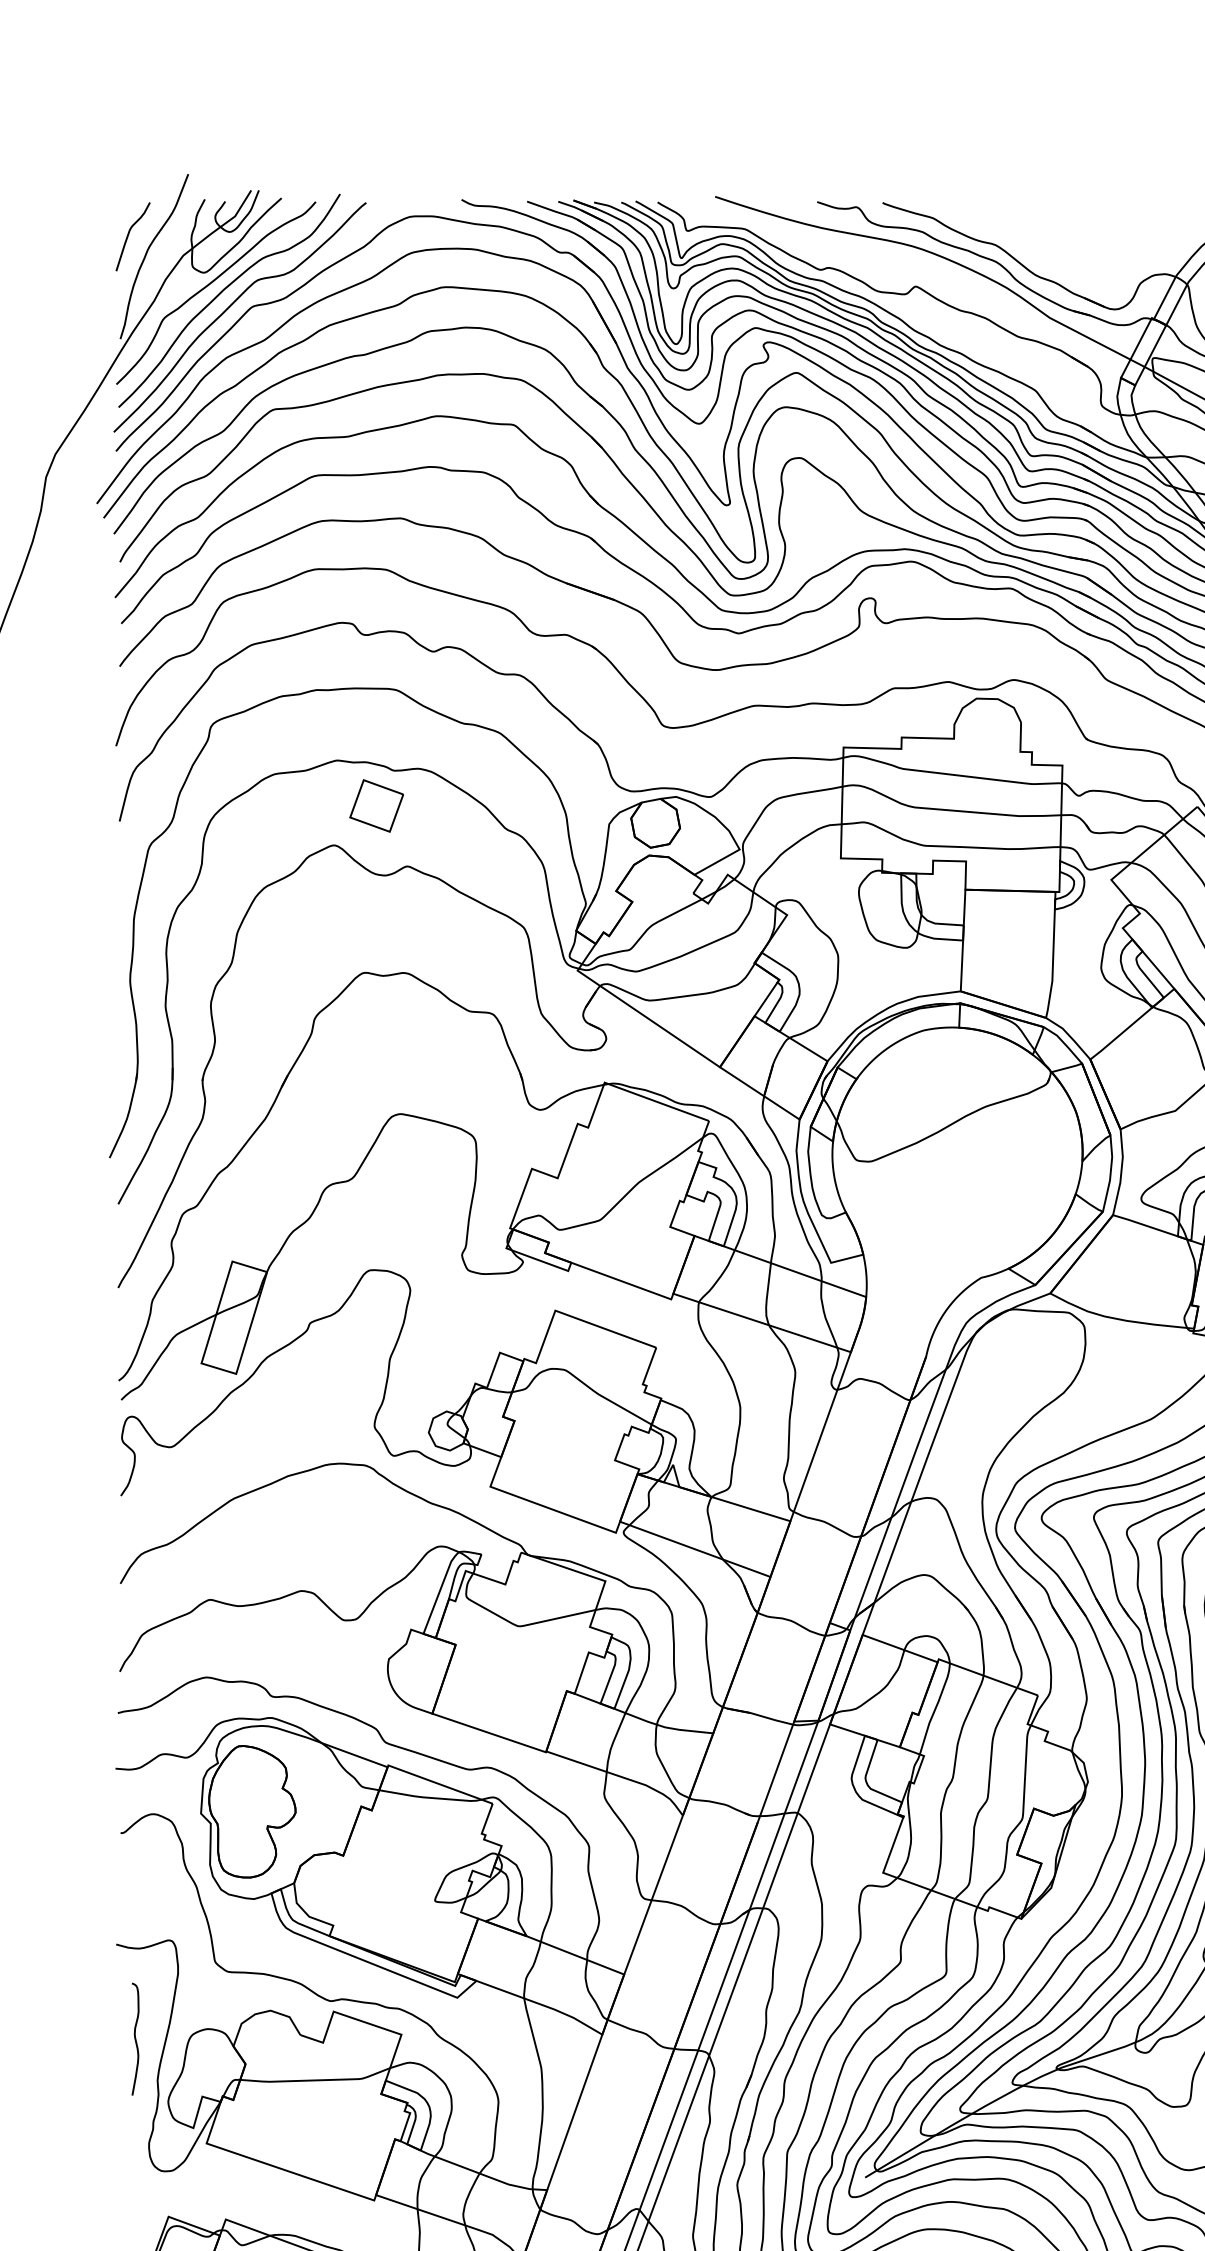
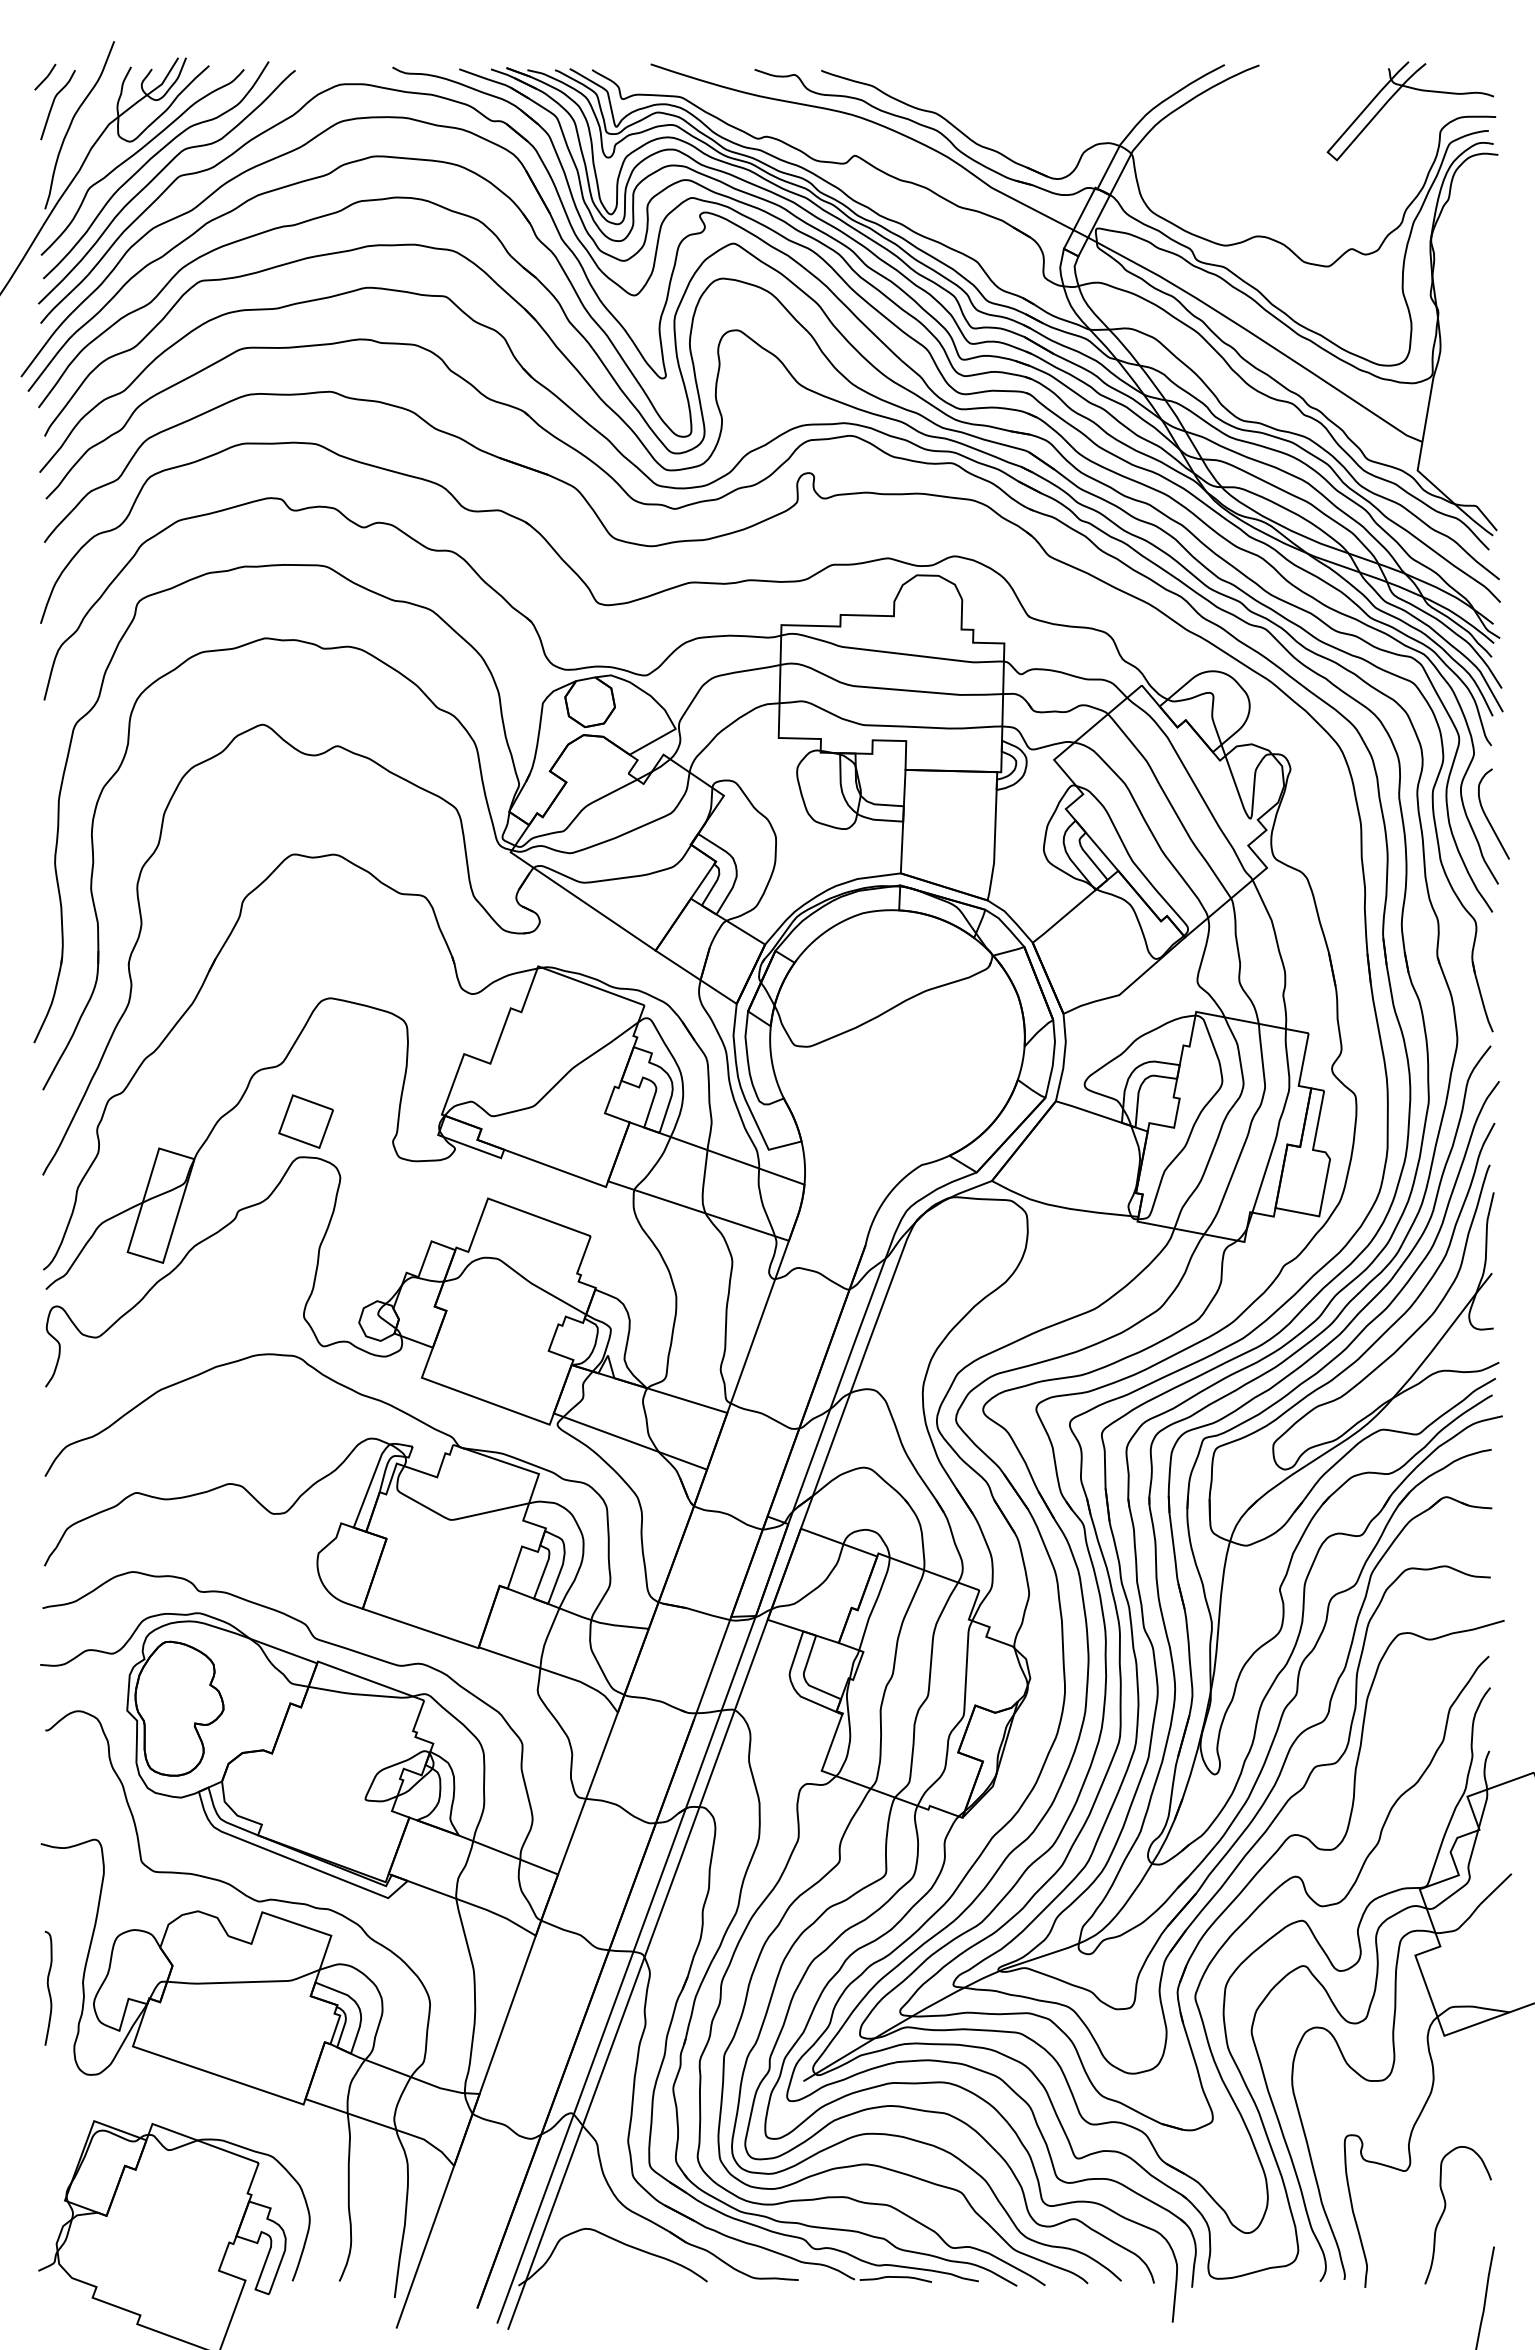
line: (121, 208) -> (46, 76), added
part: (376, 805) -> (305, 1121), moved
curve: (135, 2038) -> (48, 1987), moved

